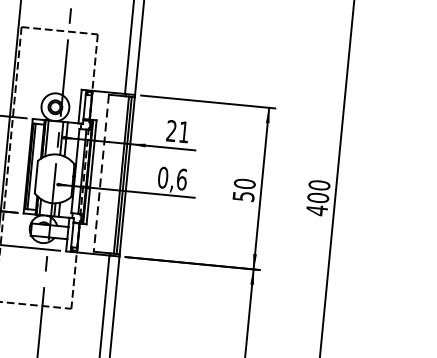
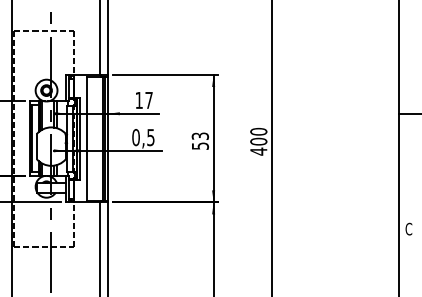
text: (177, 130) -> (143, 99), 21 -> 17
line: (101, 172) -> (87, 138), dashed -> solid
text: (181, 179) -> (150, 137), 0,6 -> 0,5
text: (243, 184) -> (199, 136), 50 -> 53

